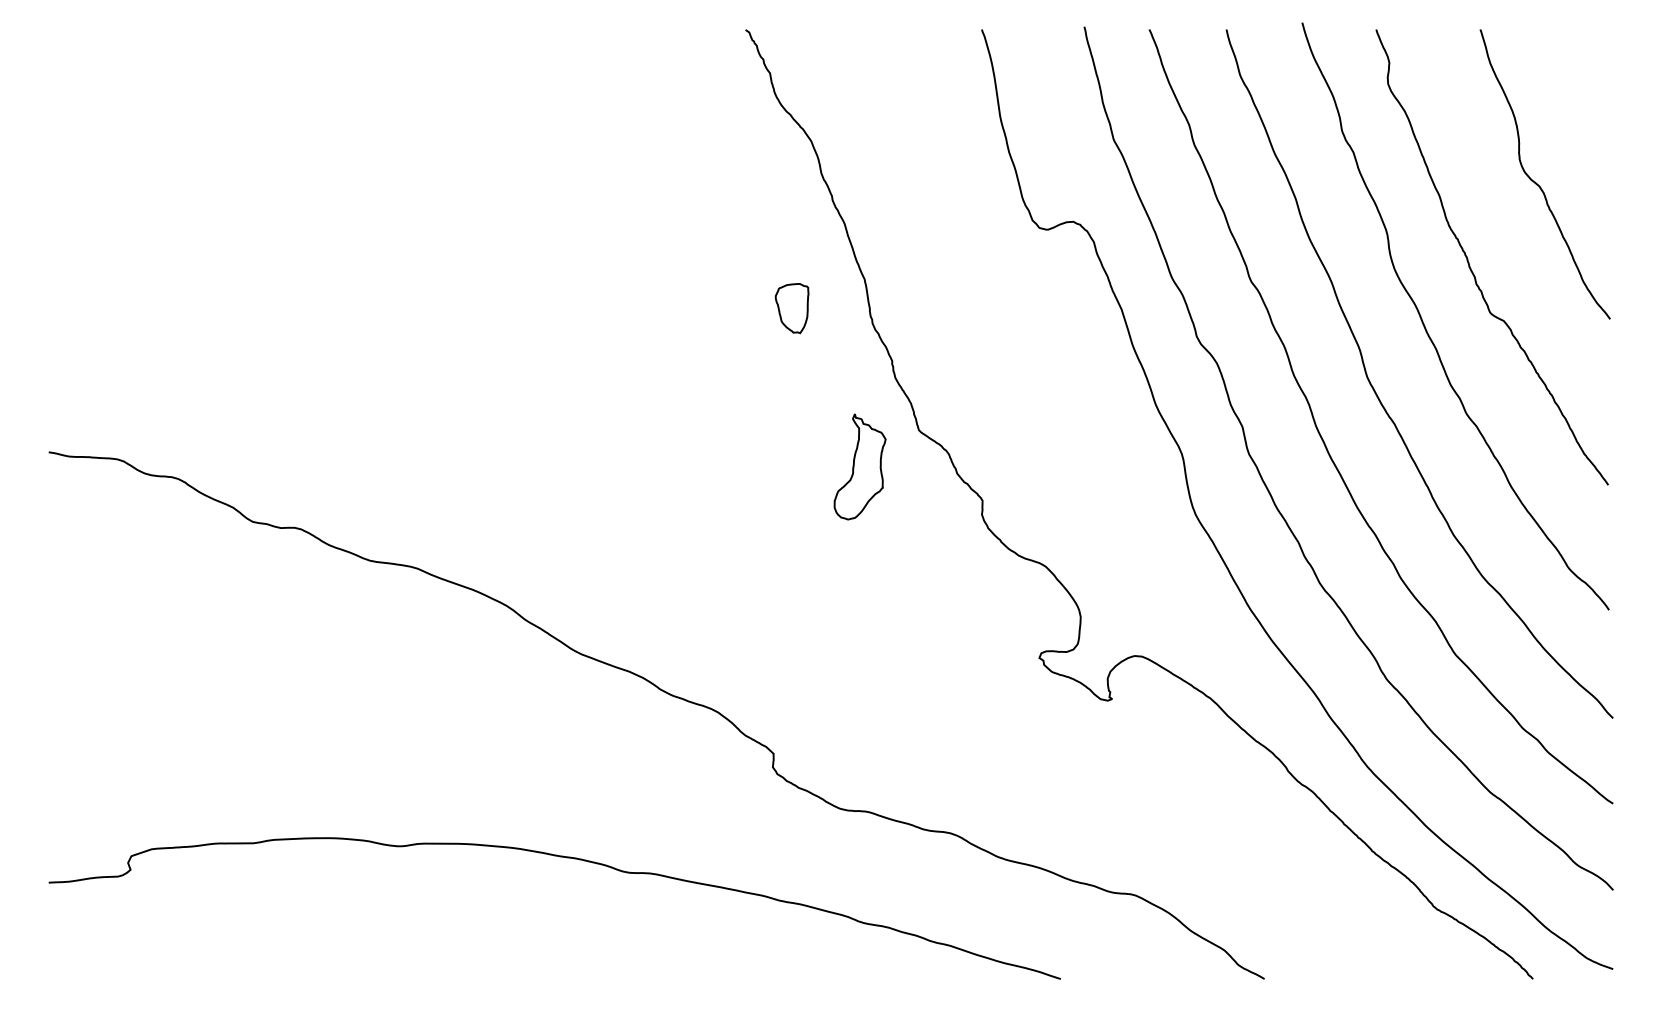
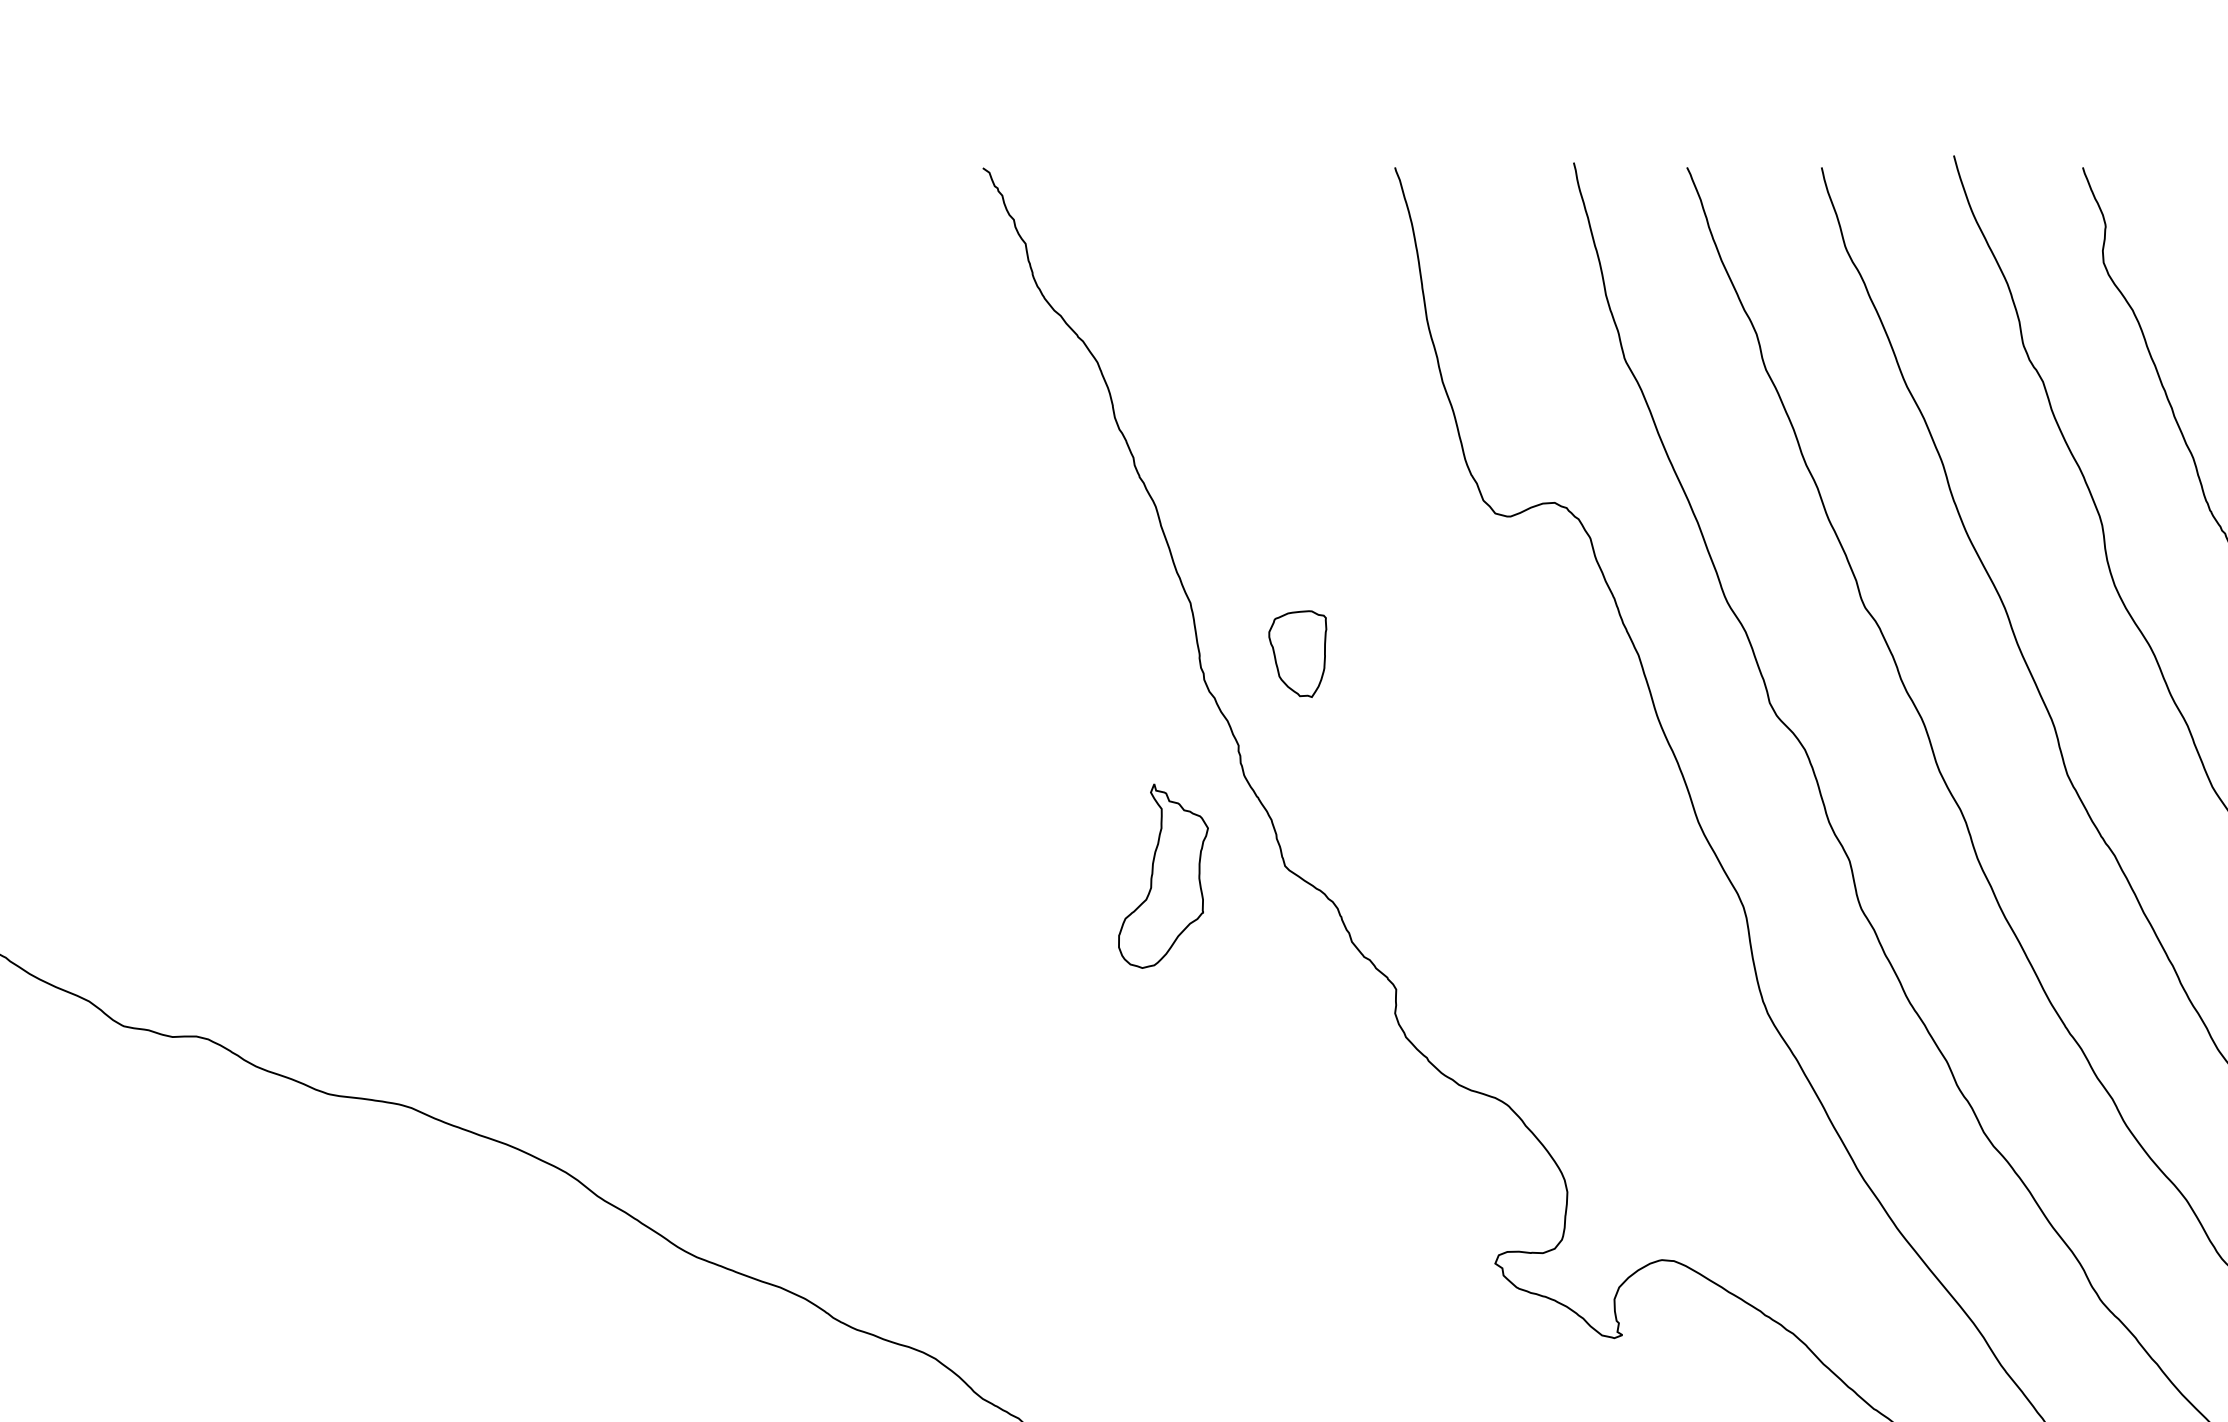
part: (791, 308) -> (1296, 654), moved
part: (859, 466) -> (1162, 875), moved

